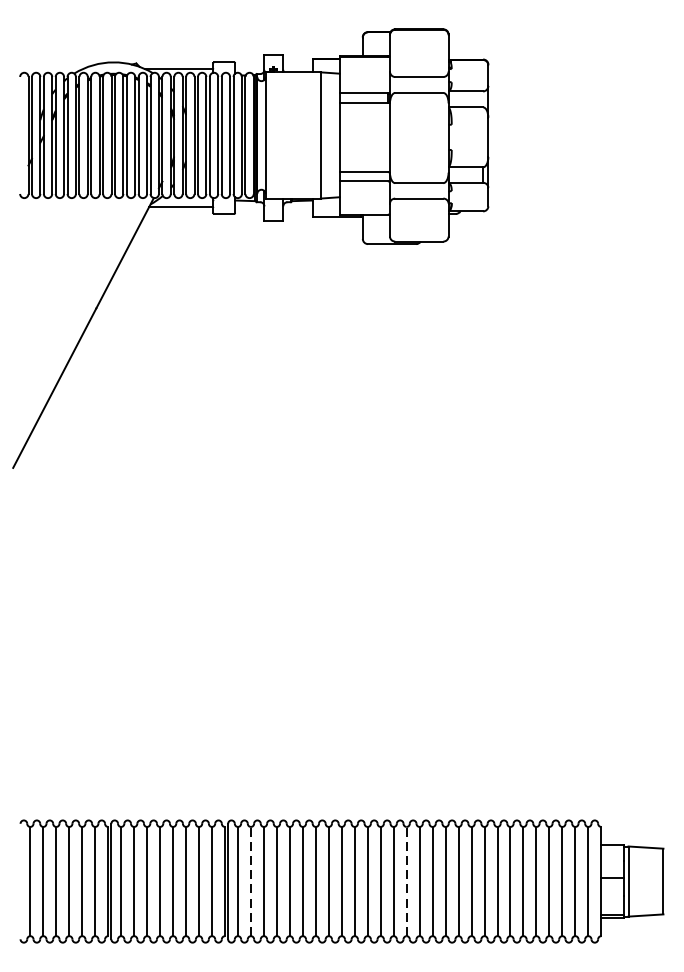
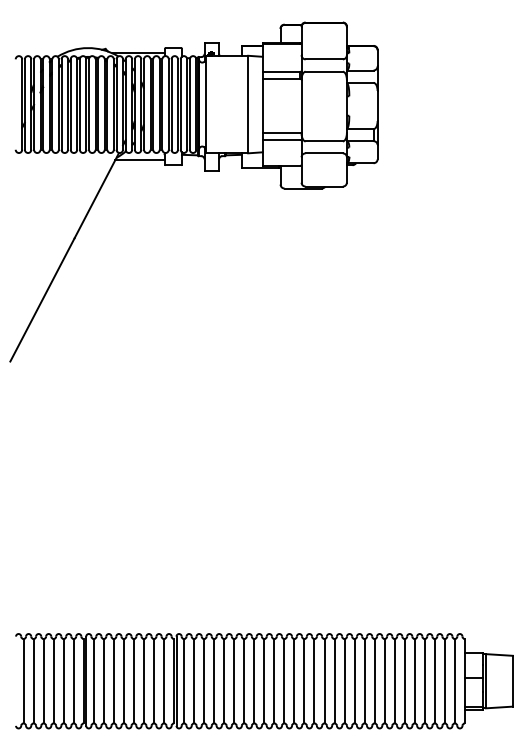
line: (251, 880) -> (194, 680), dashed -> solid
line: (406, 880) -> (314, 680), dashed -> solid

